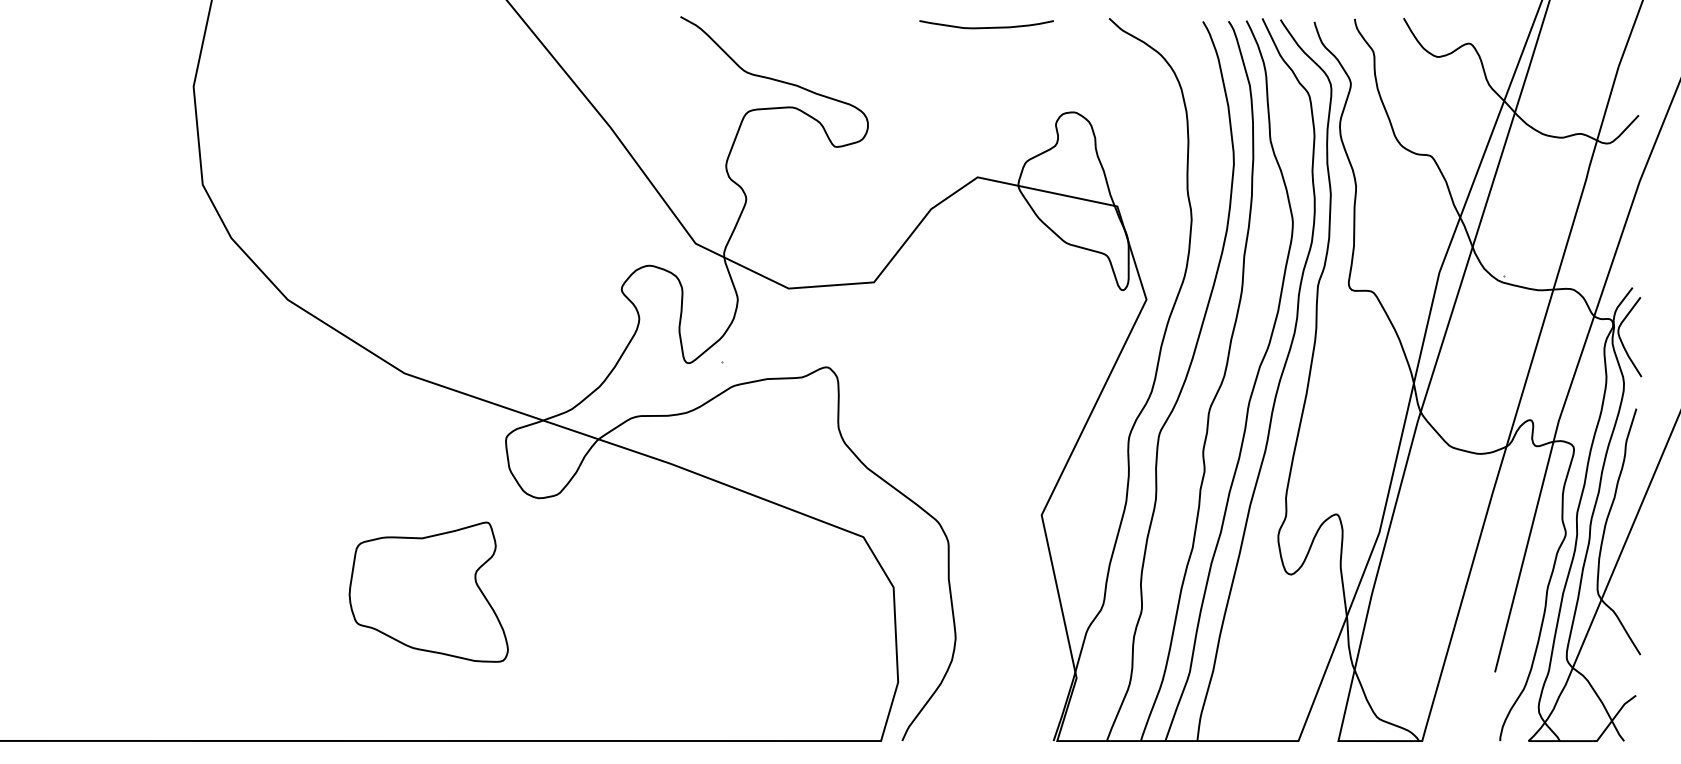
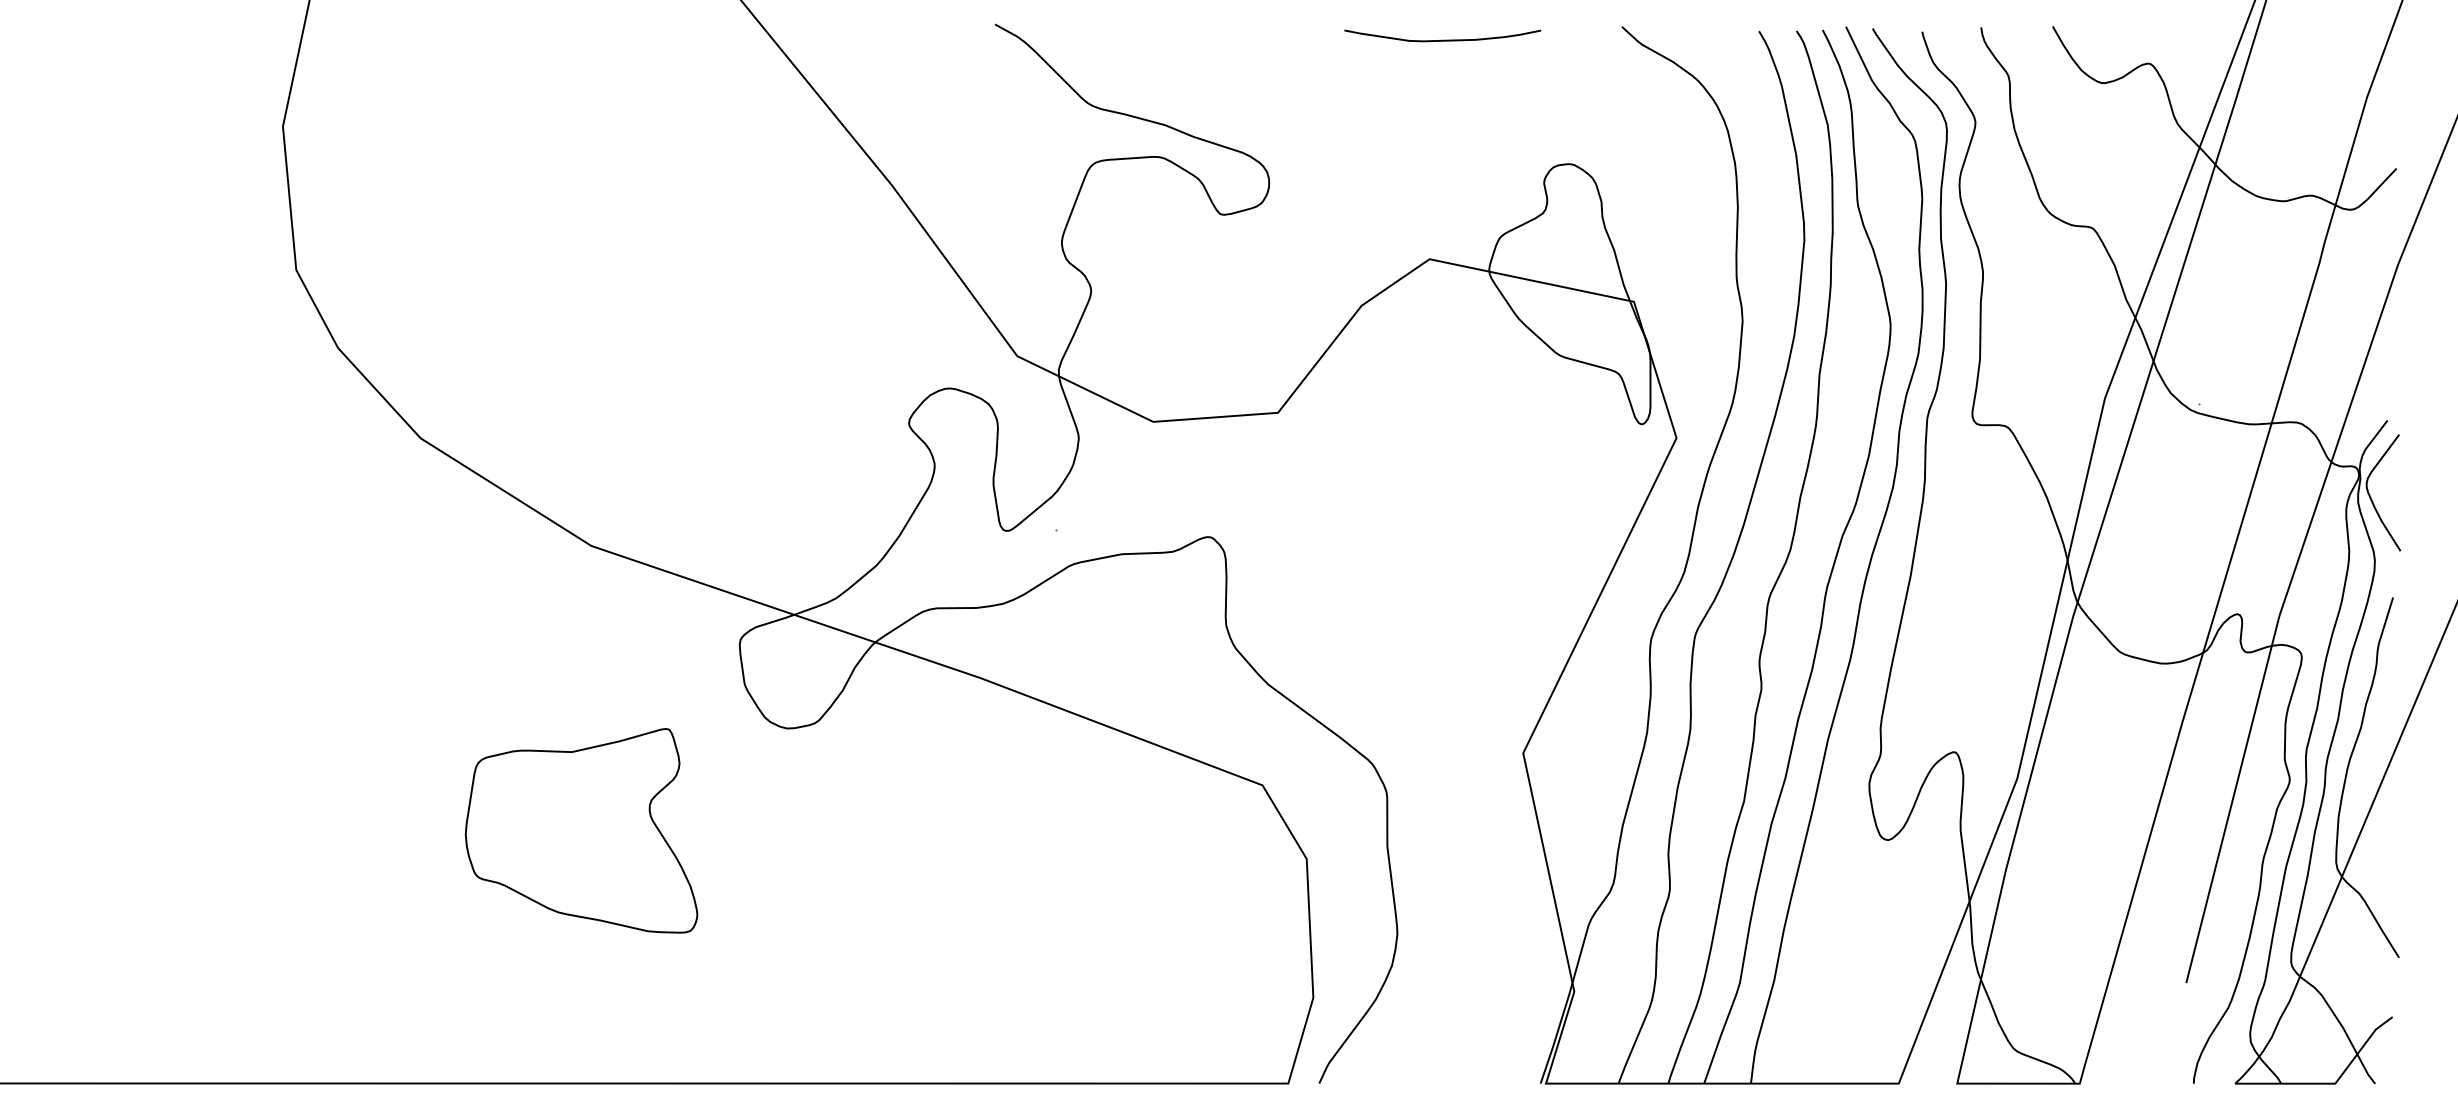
part: (428, 591) -> (581, 829), moved

